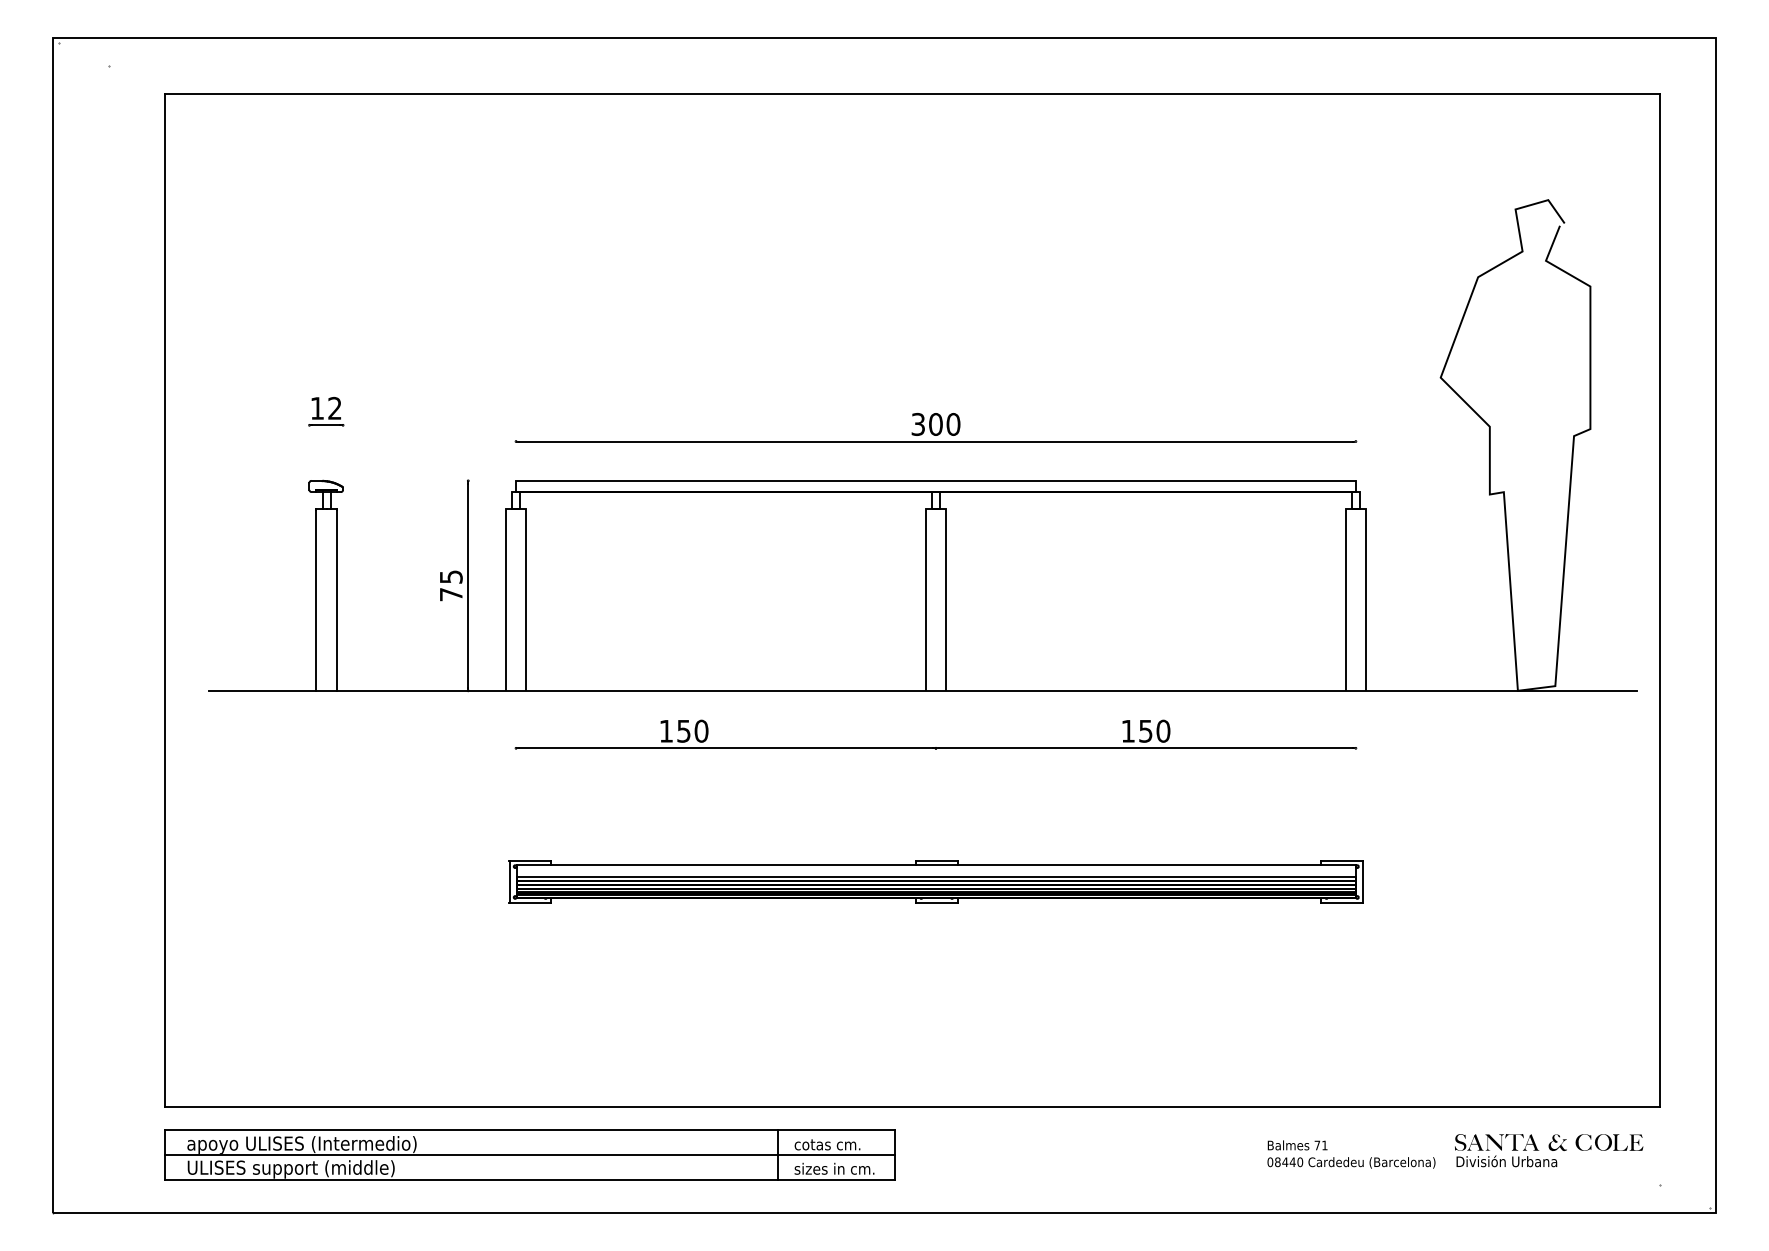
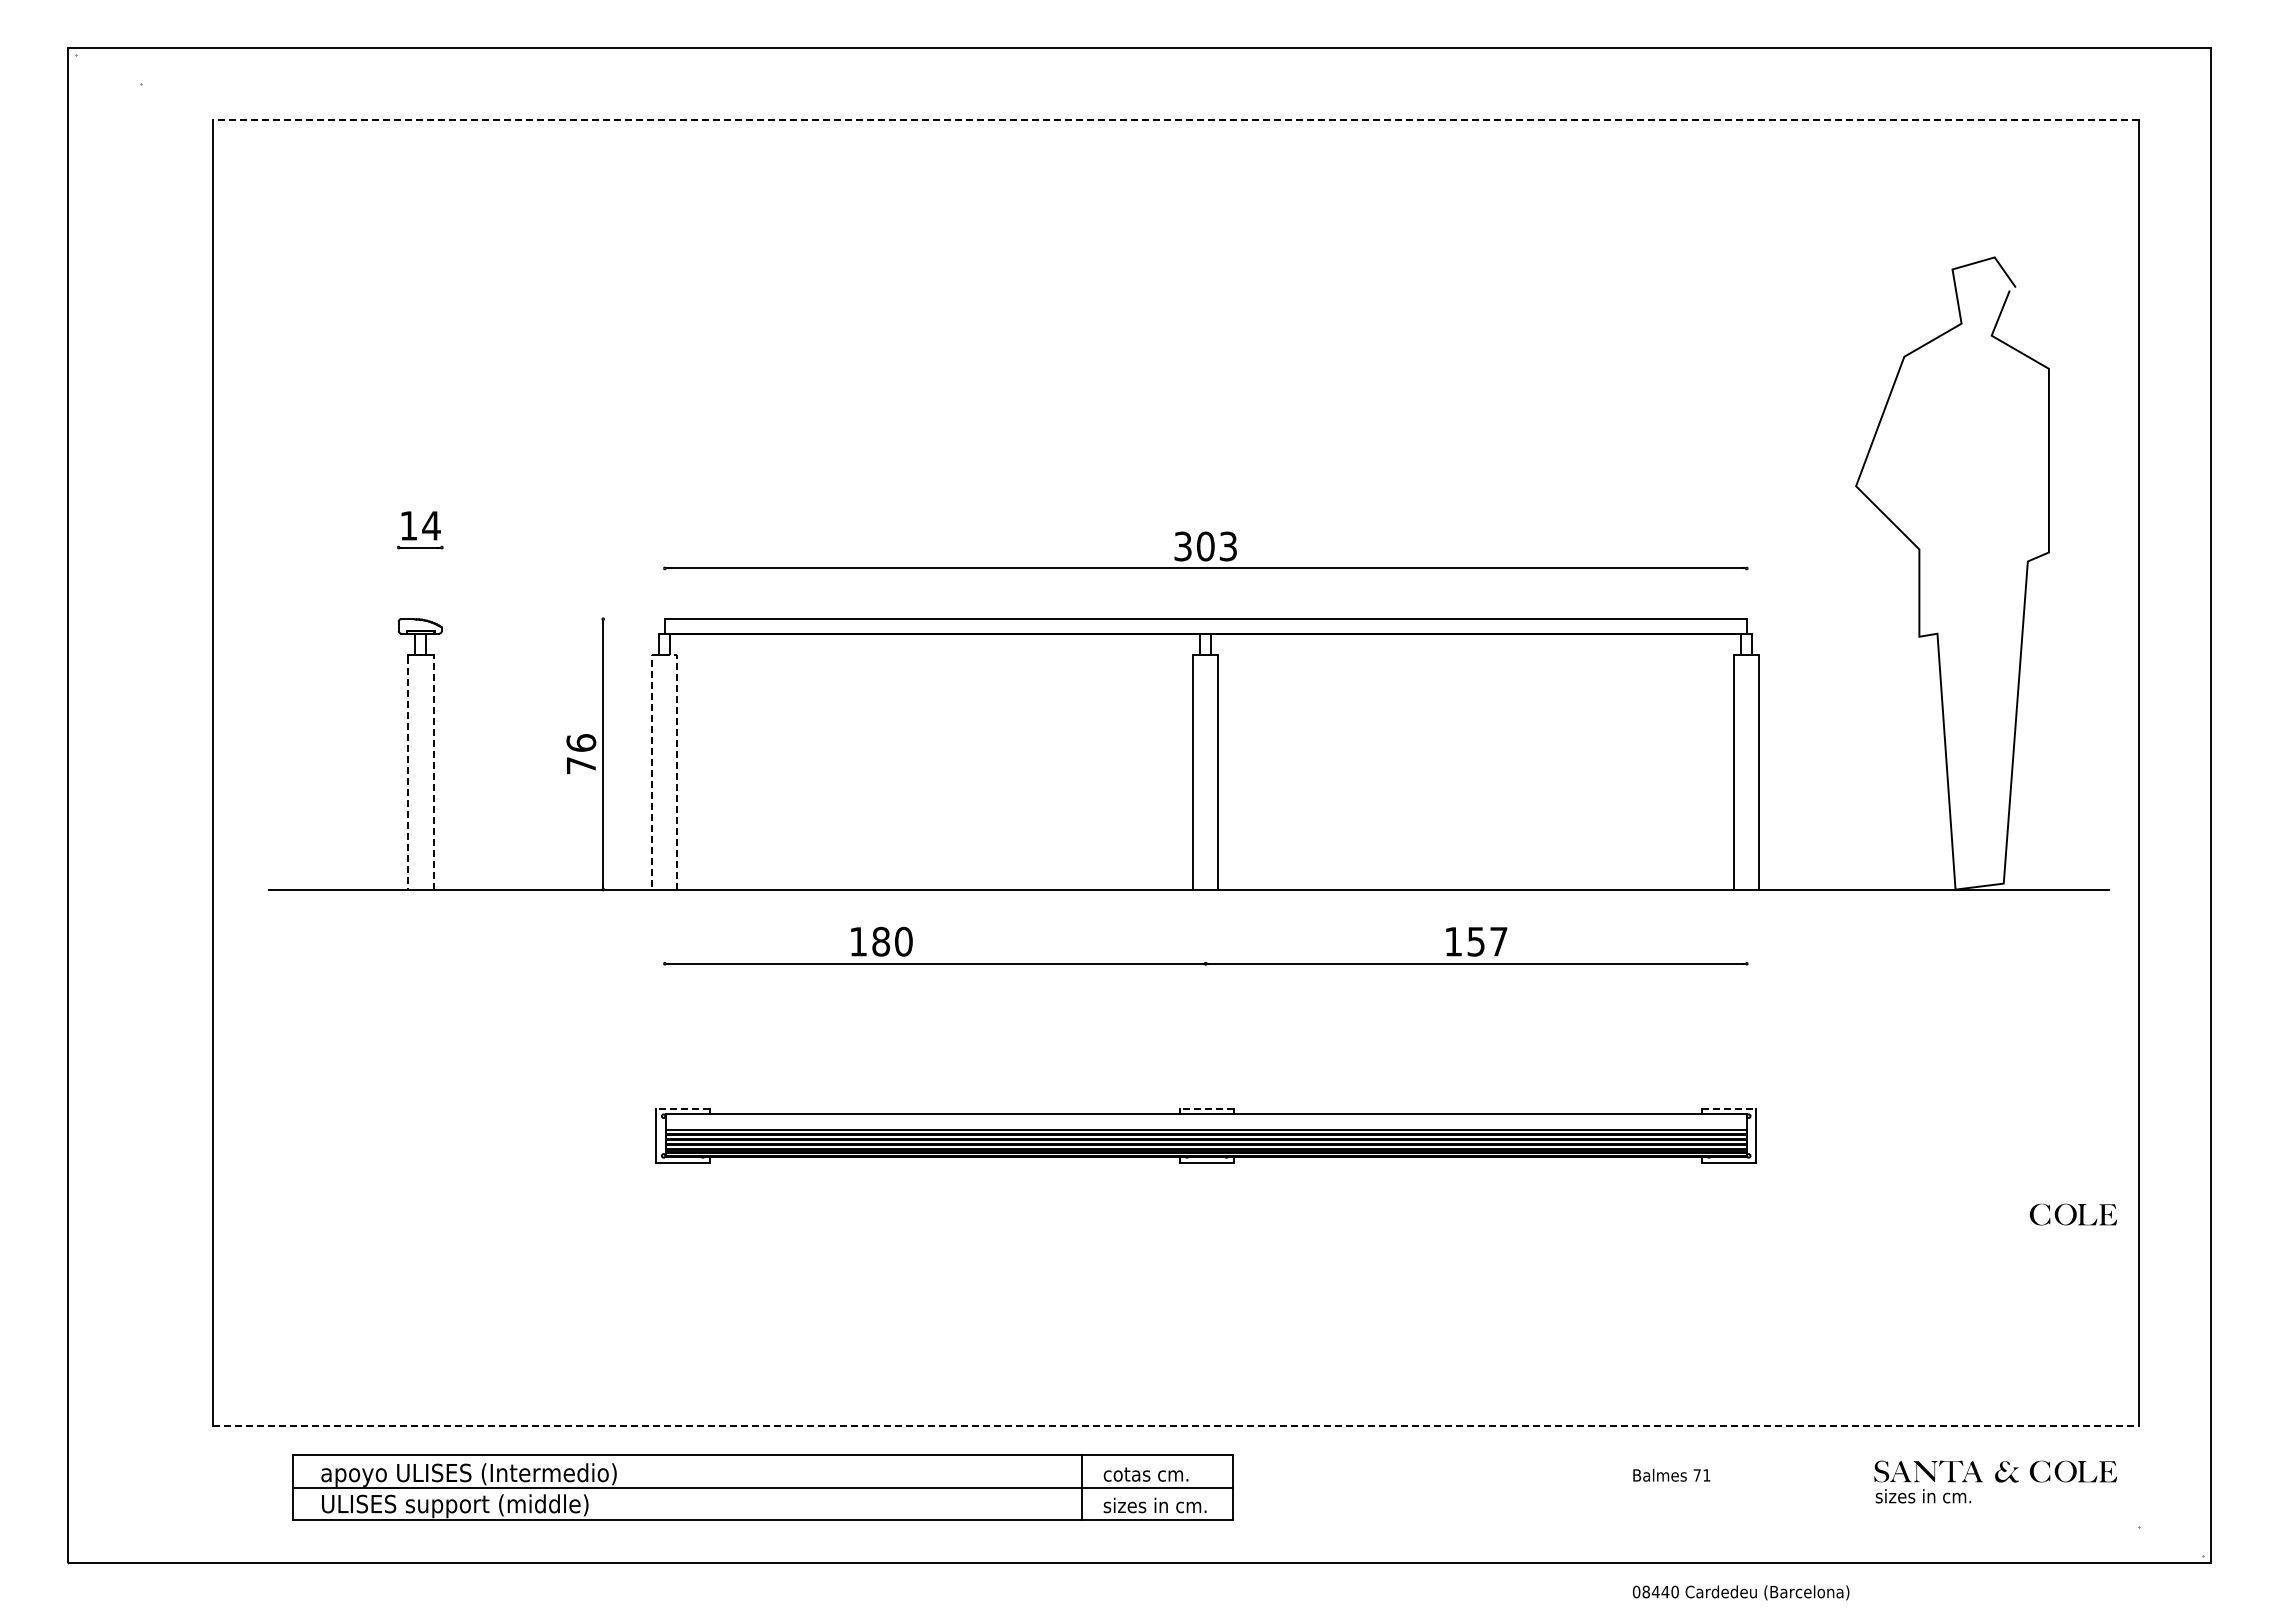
line: (912, 93) -> (1175, 120), solid -> dashed
text: (334, 408) -> (431, 525), 12 -> 14
text: (953, 424) -> (1228, 546), 300 -> 303
line: (515, 509) -> (664, 655), solid -> dashed
text: (451, 576) -> (581, 742), 75 -> 76
line: (337, 599) -> (434, 772), solid -> dashed
line: (316, 600) -> (407, 773), solid -> dashed
text: (684, 731) -> (881, 941), 150 -> 180
text: (1163, 731) -> (1498, 941), 150 -> 157
line: (529, 860) -> (682, 1108), solid -> dashed
line: (936, 860) -> (1206, 1108), solid -> dashed
line: (1342, 860) -> (1729, 1108), solid -> dashed
part: (1608, 942) -> (2072, 1214), added
line: (912, 1107) -> (1175, 1426), solid -> dashed
part: (529, 1154) -> (762, 1487), moved
text: (1506, 1161) -> (1940, 1495), División Urbana -> sizes in cm.
text: (1351, 1162) -> (1741, 1592), moved

